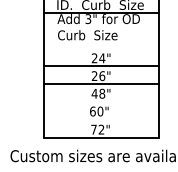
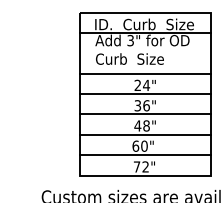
line: (101, 48) -> (145, 74), added
text: (94, 75) -> (137, 105), 26" -> 36"
line: (101, 101) -> (145, 134), added
line: (101, 118) -> (145, 154), added

